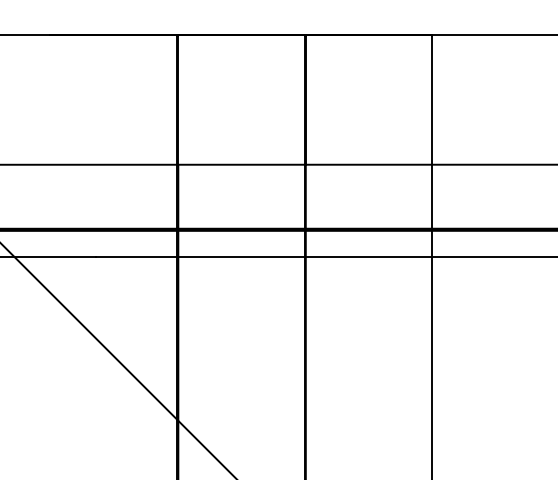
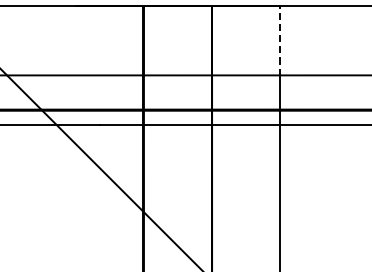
line: (431, 99) -> (279, 40), solid -> dashed

